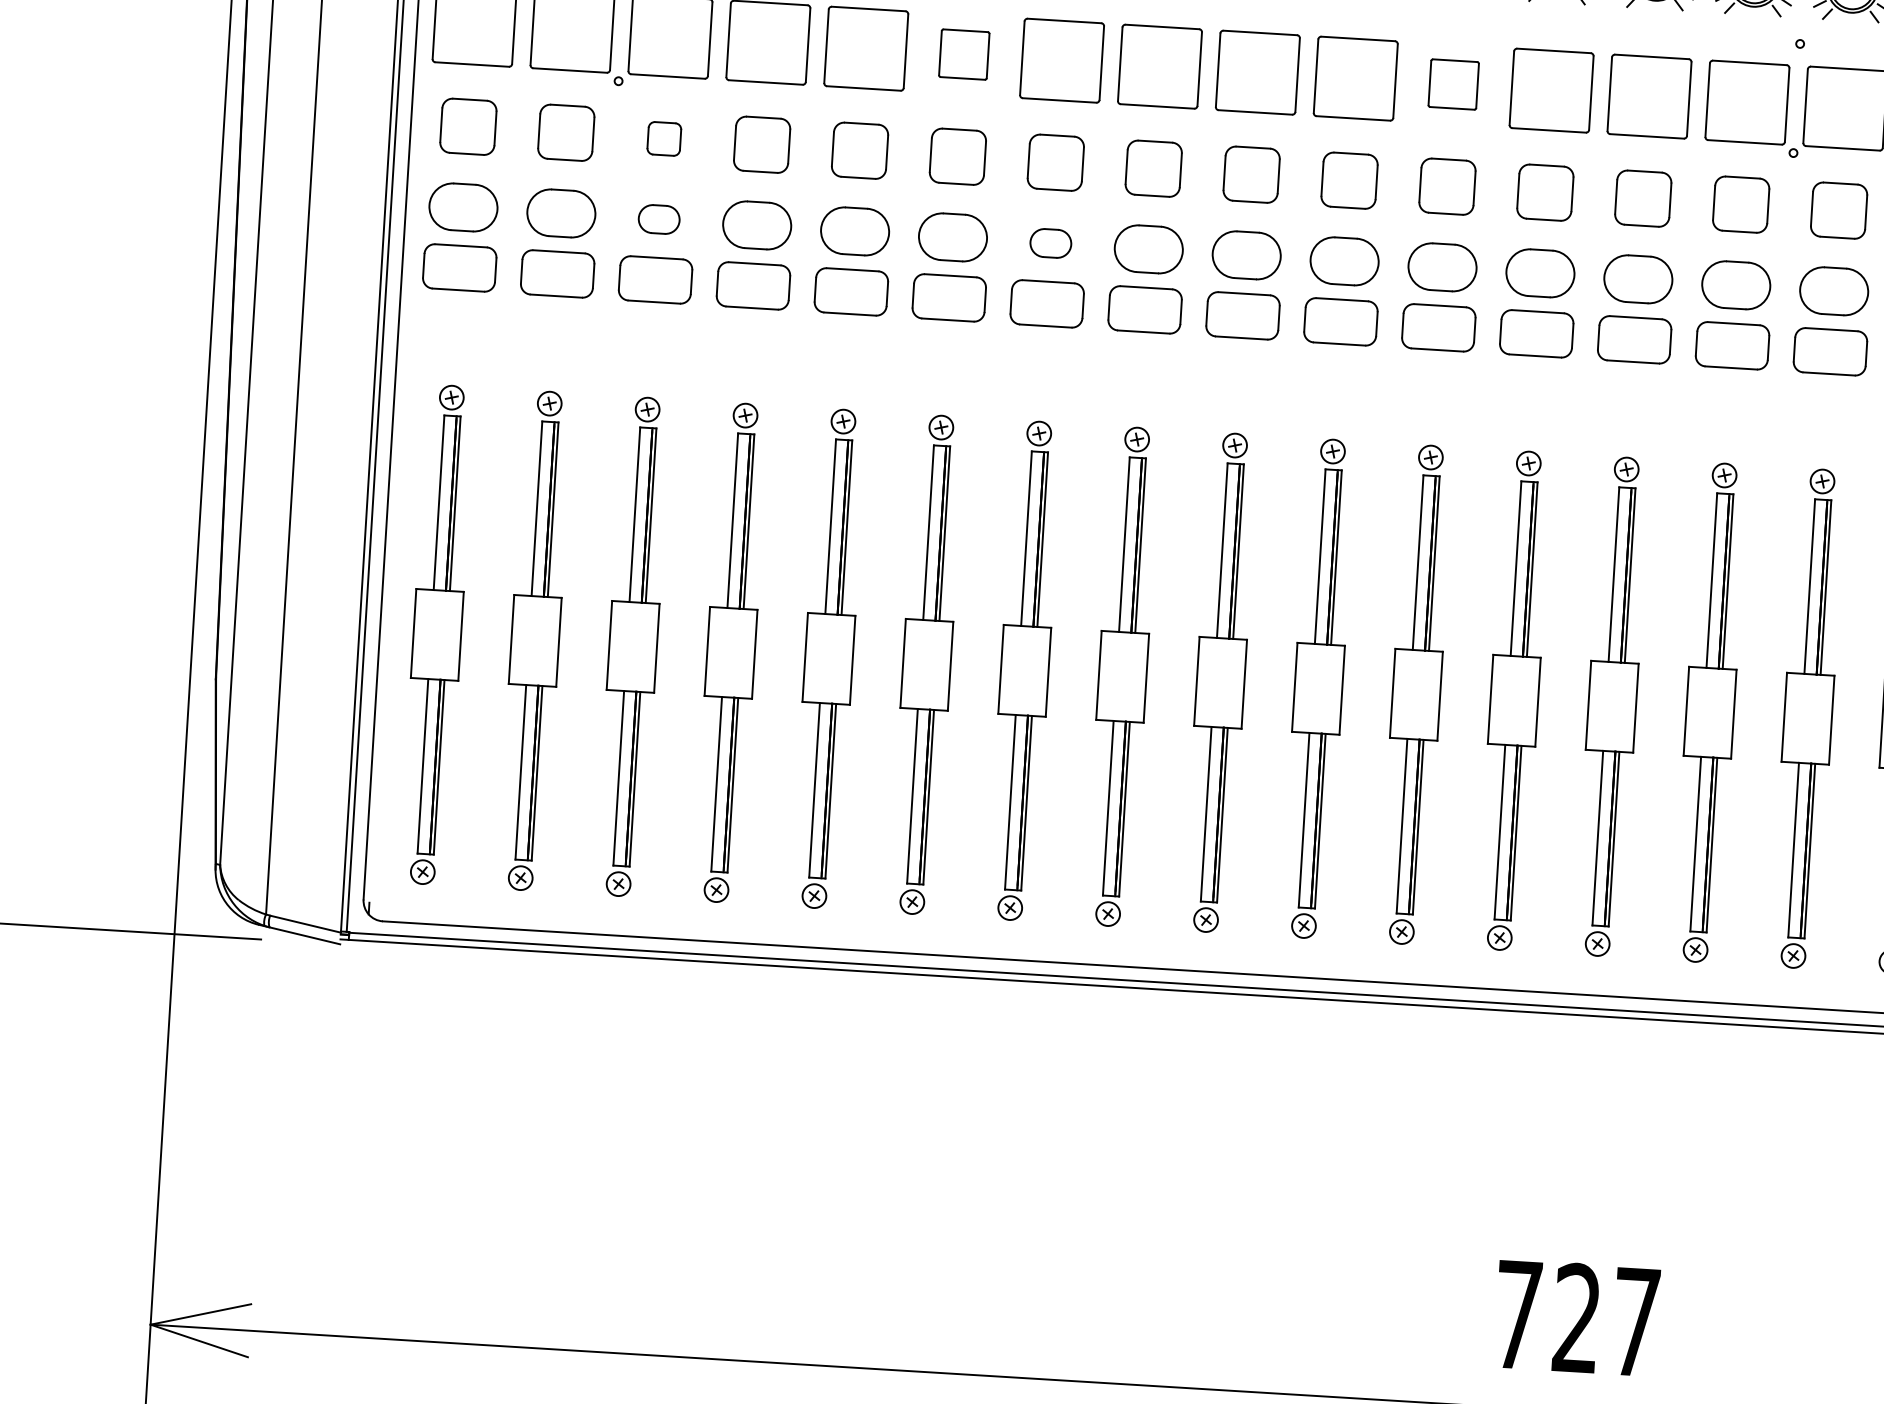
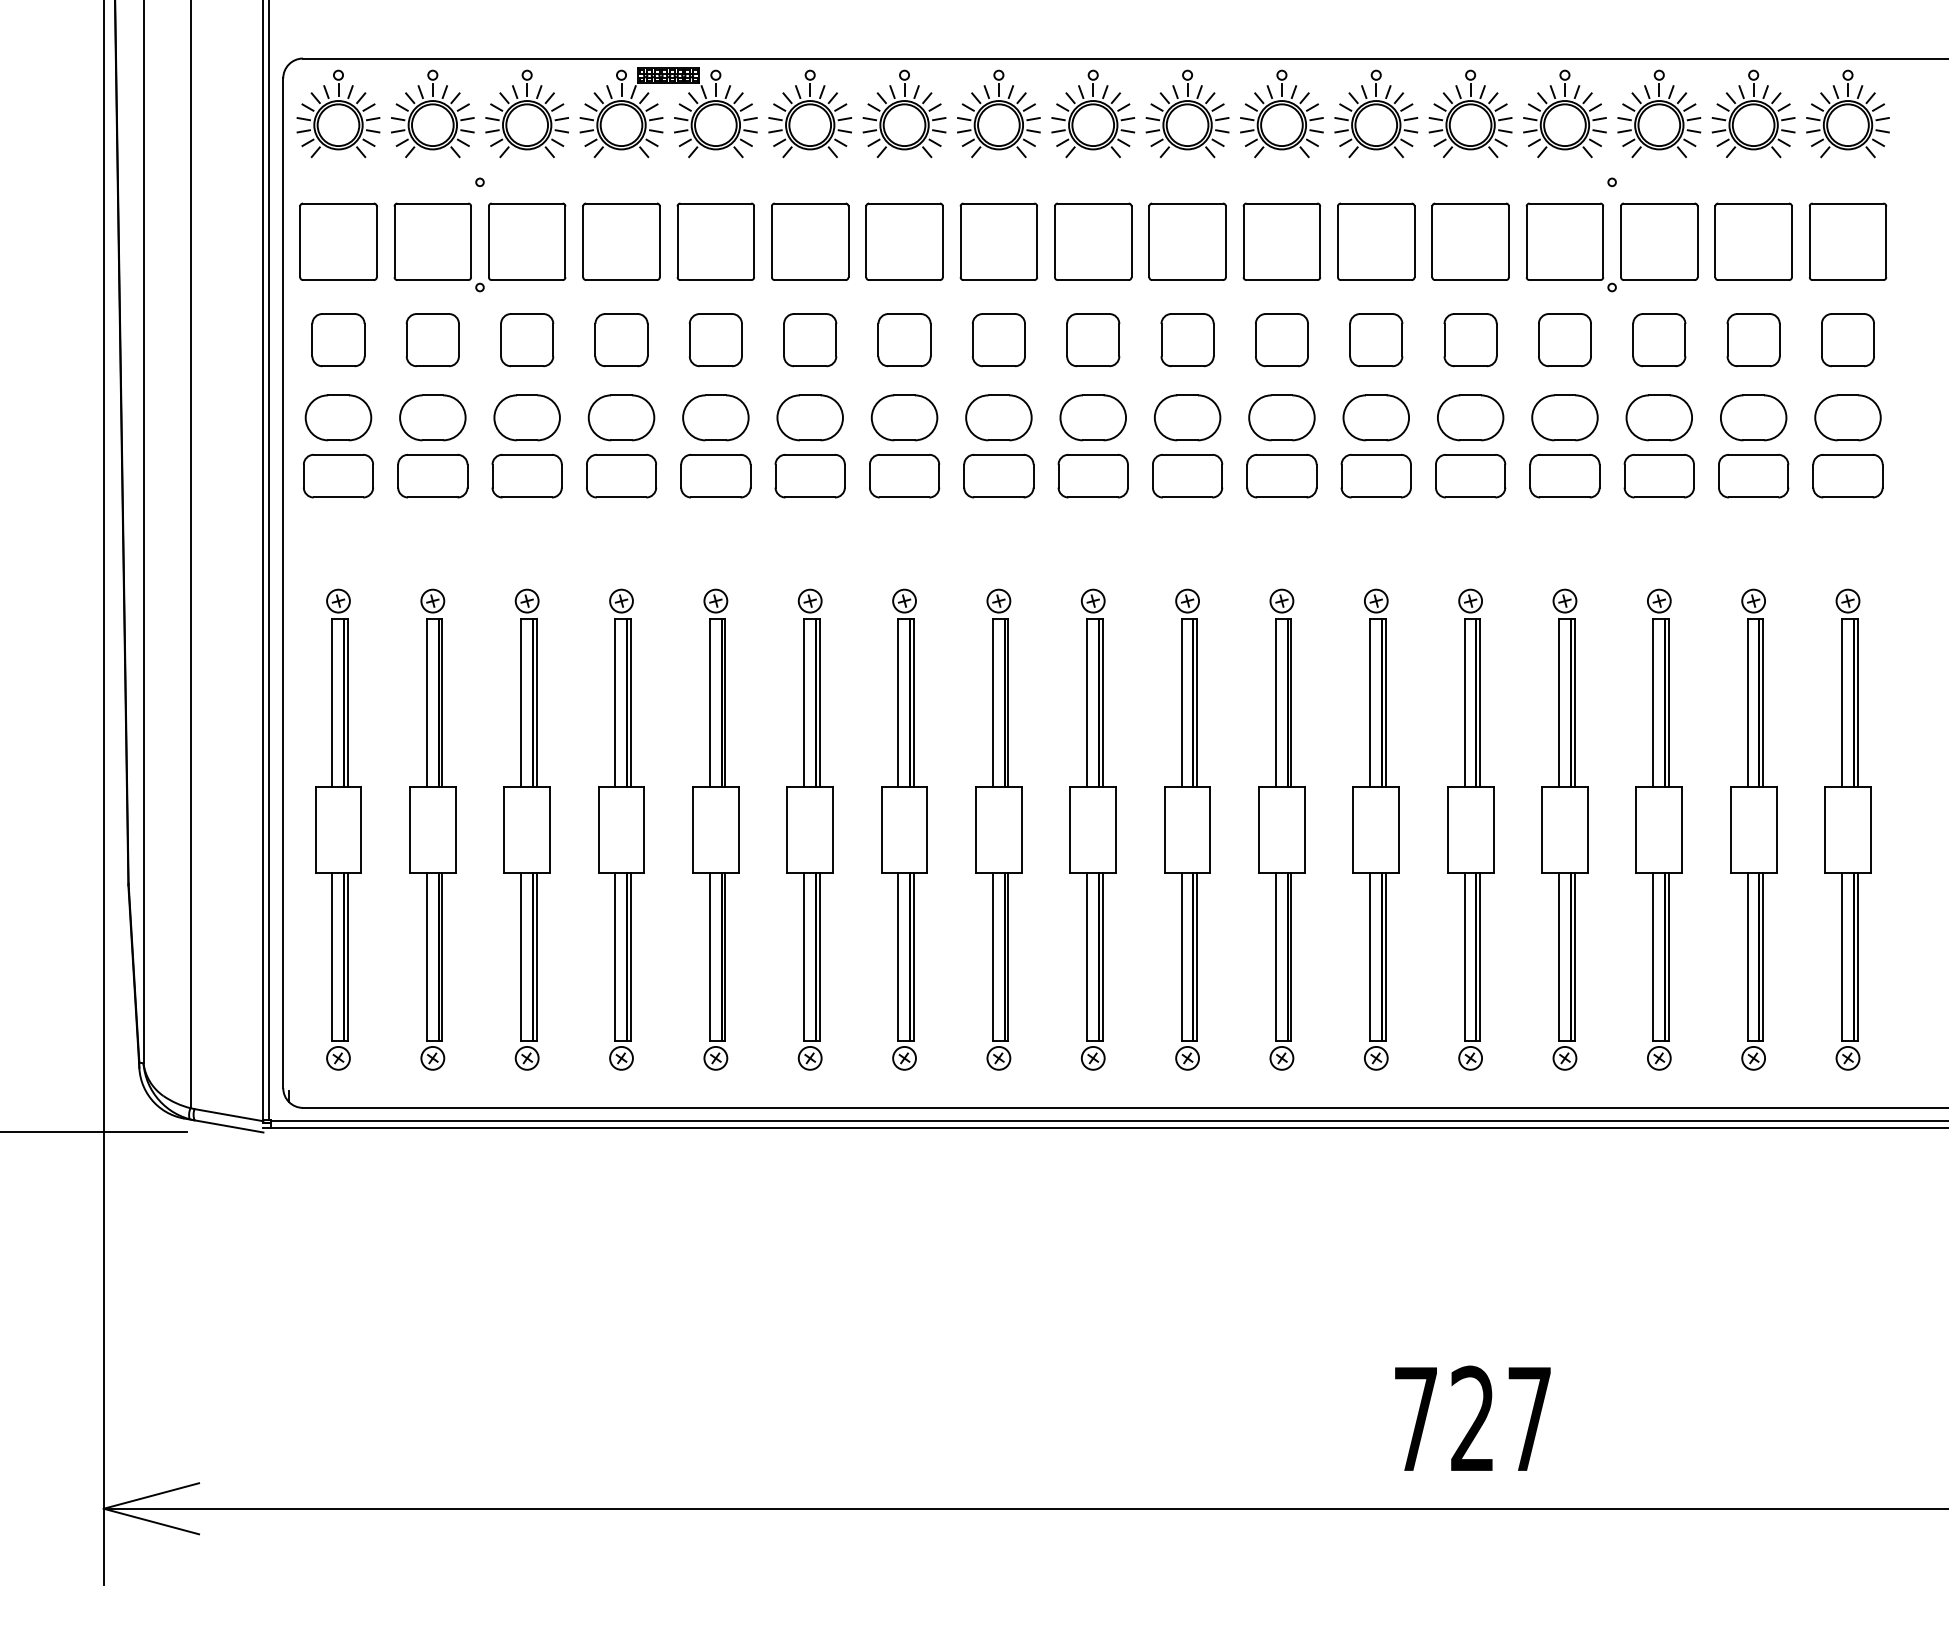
part: (964, 54) -> (810, 241), size x1.67
part: (1453, 84) -> (1281, 241), size x1.67
part: (664, 139) -> (527, 340), size x1.67
part: (658, 219) -> (526, 417), size x1.67
part: (1050, 243) -> (904, 417), size x1.67

